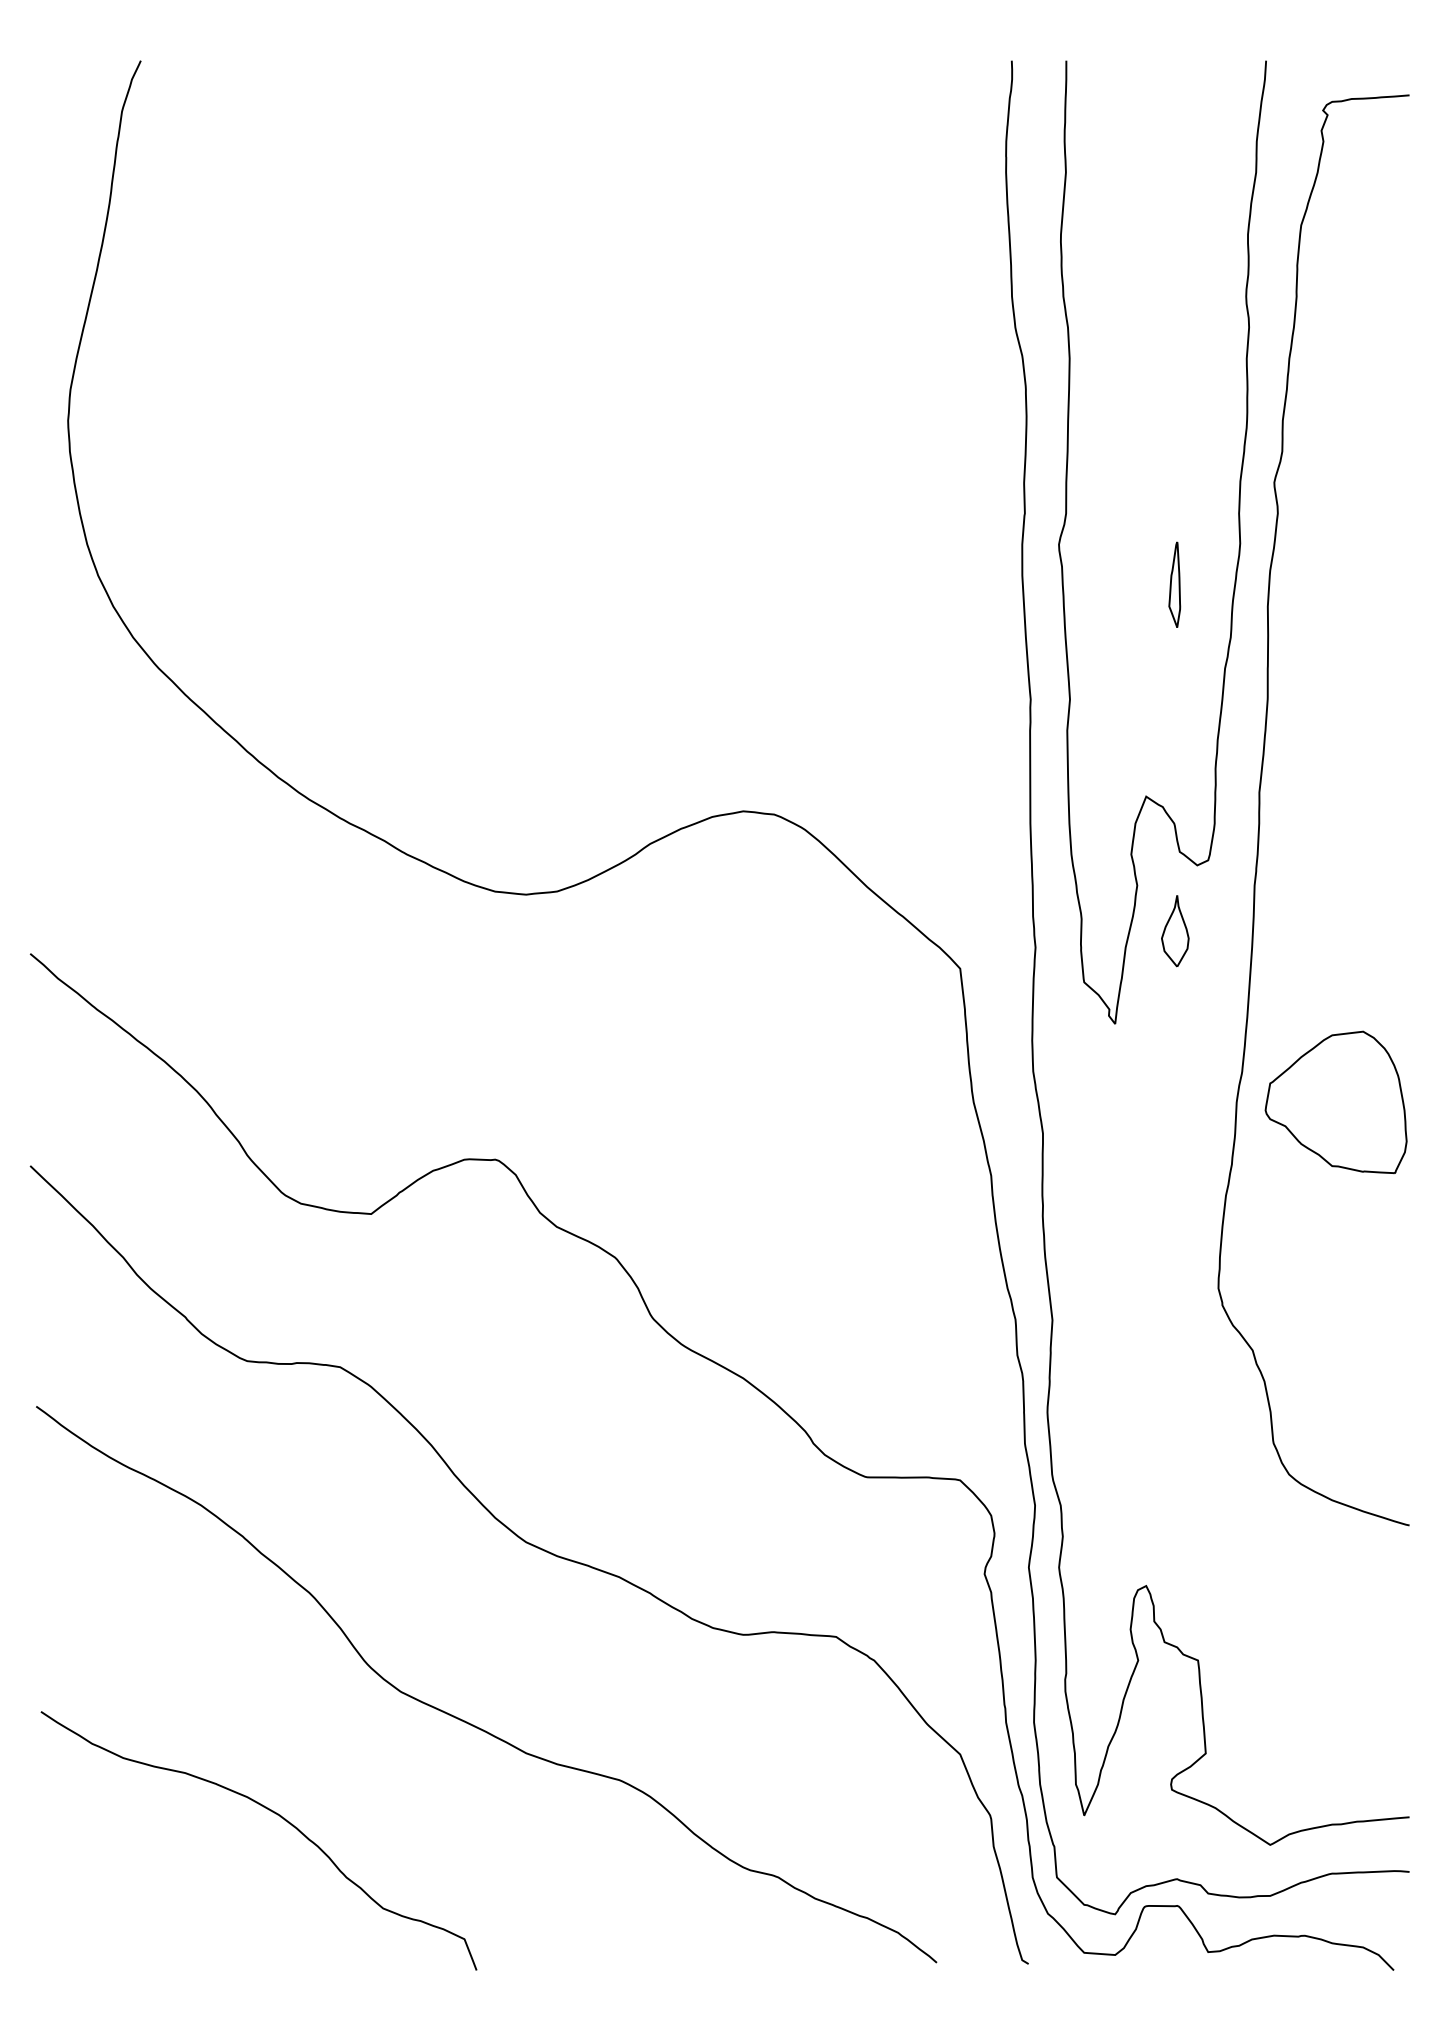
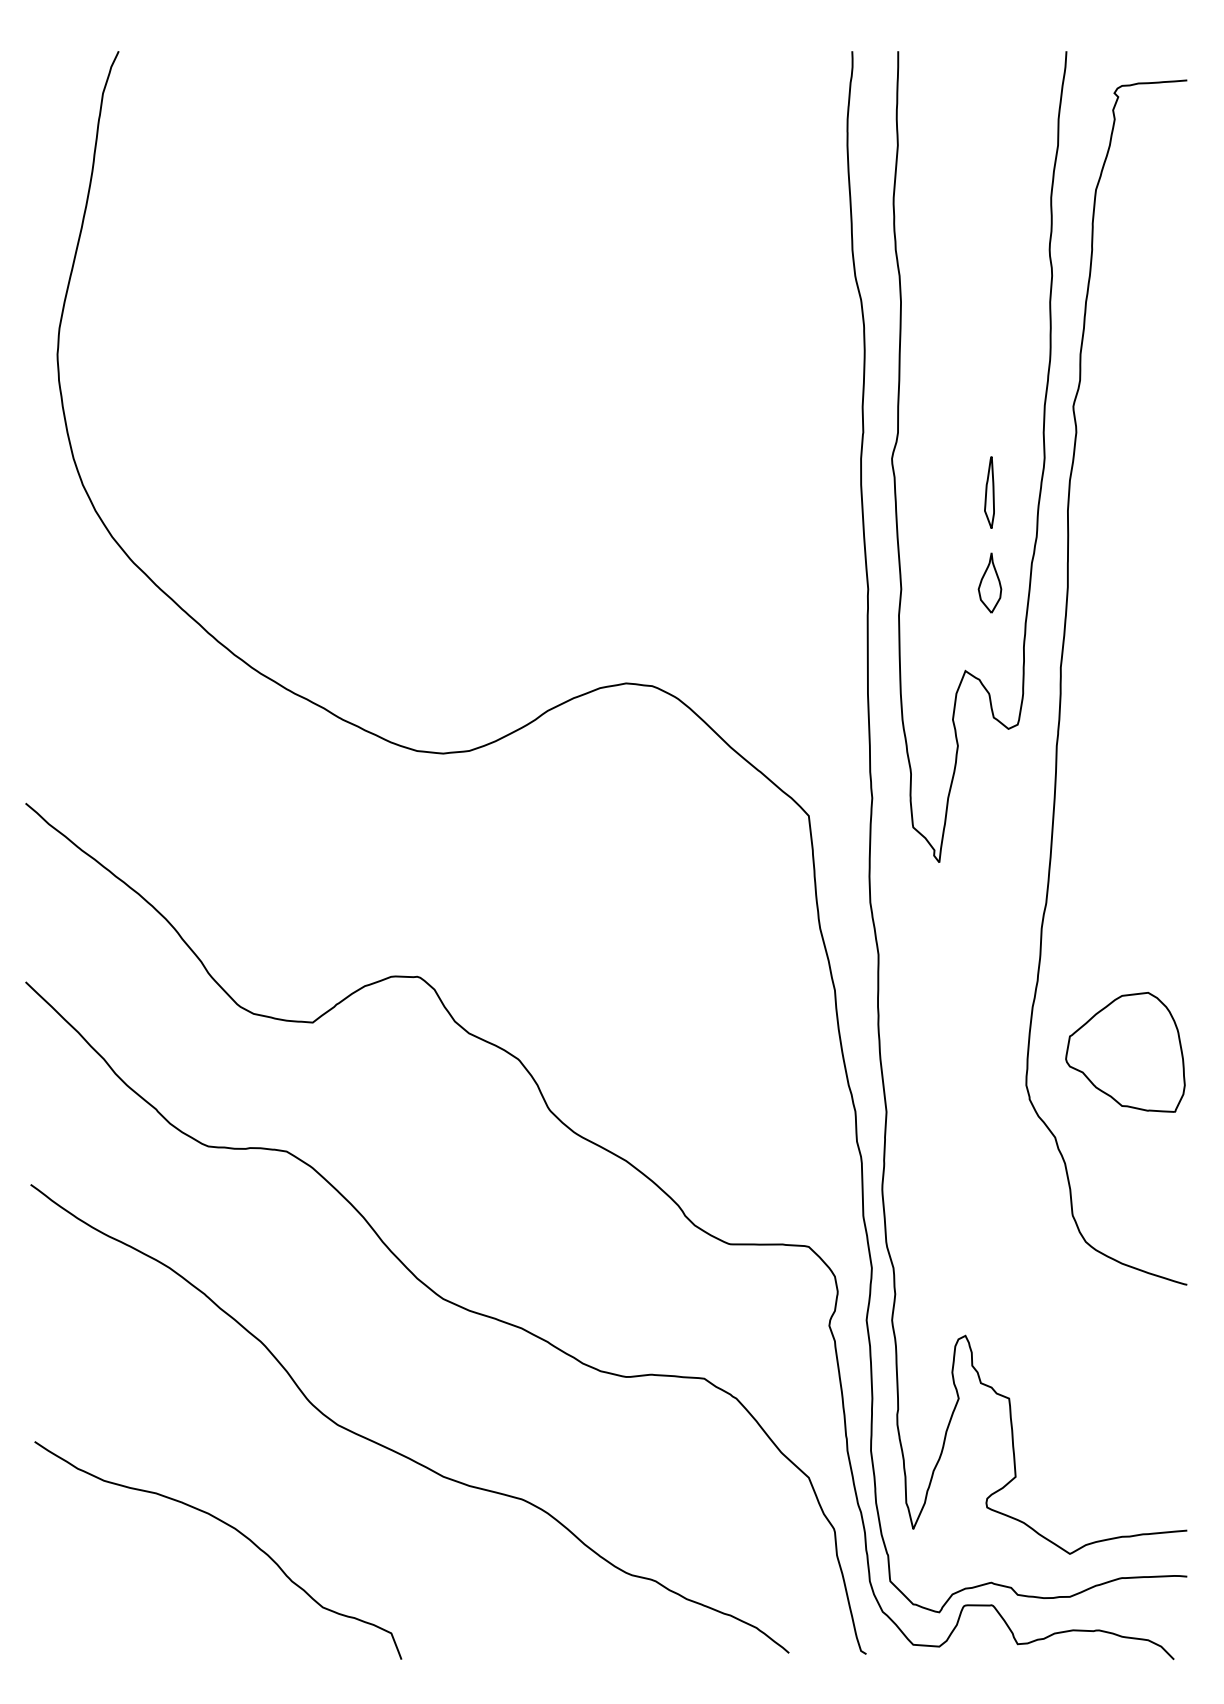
part: (1175, 931) -> (990, 583), moved
part: (1335, 1102) -> (1124, 1052), moved

